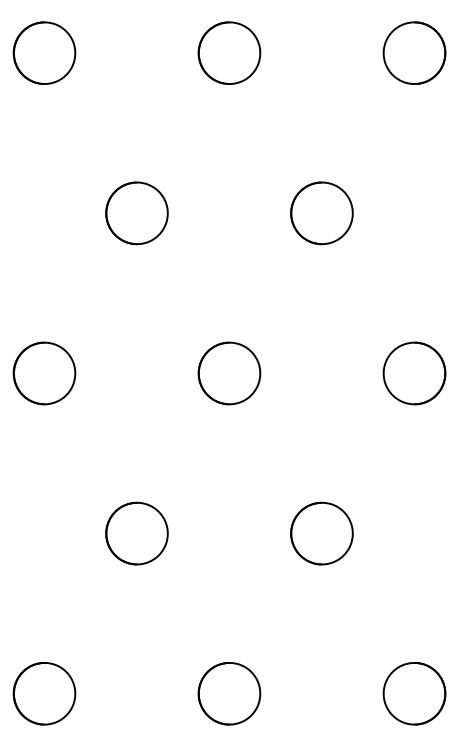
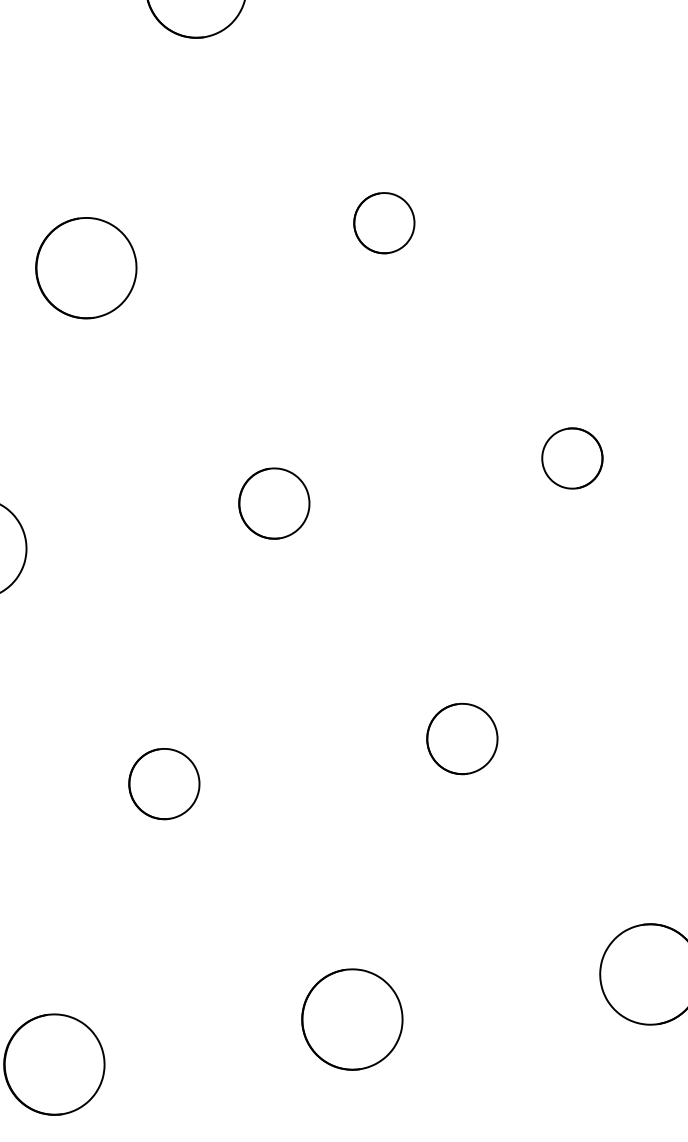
part: (321, 213) -> (383, 223), size x0.6
part: (229, 373) -> (274, 503), size x0.7
part: (414, 373) -> (572, 458), size x0.6
part: (136, 533) -> (163, 784), size x0.7
part: (321, 533) -> (461, 738), size x0.7

